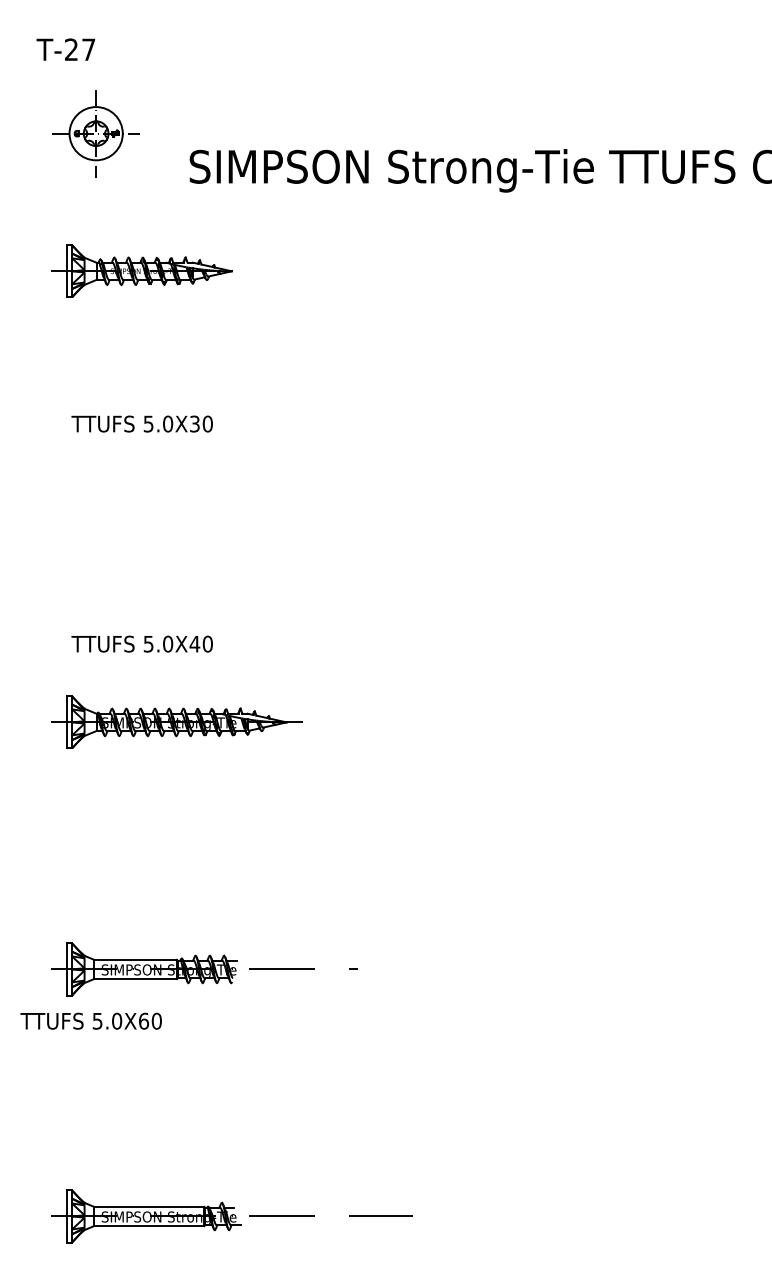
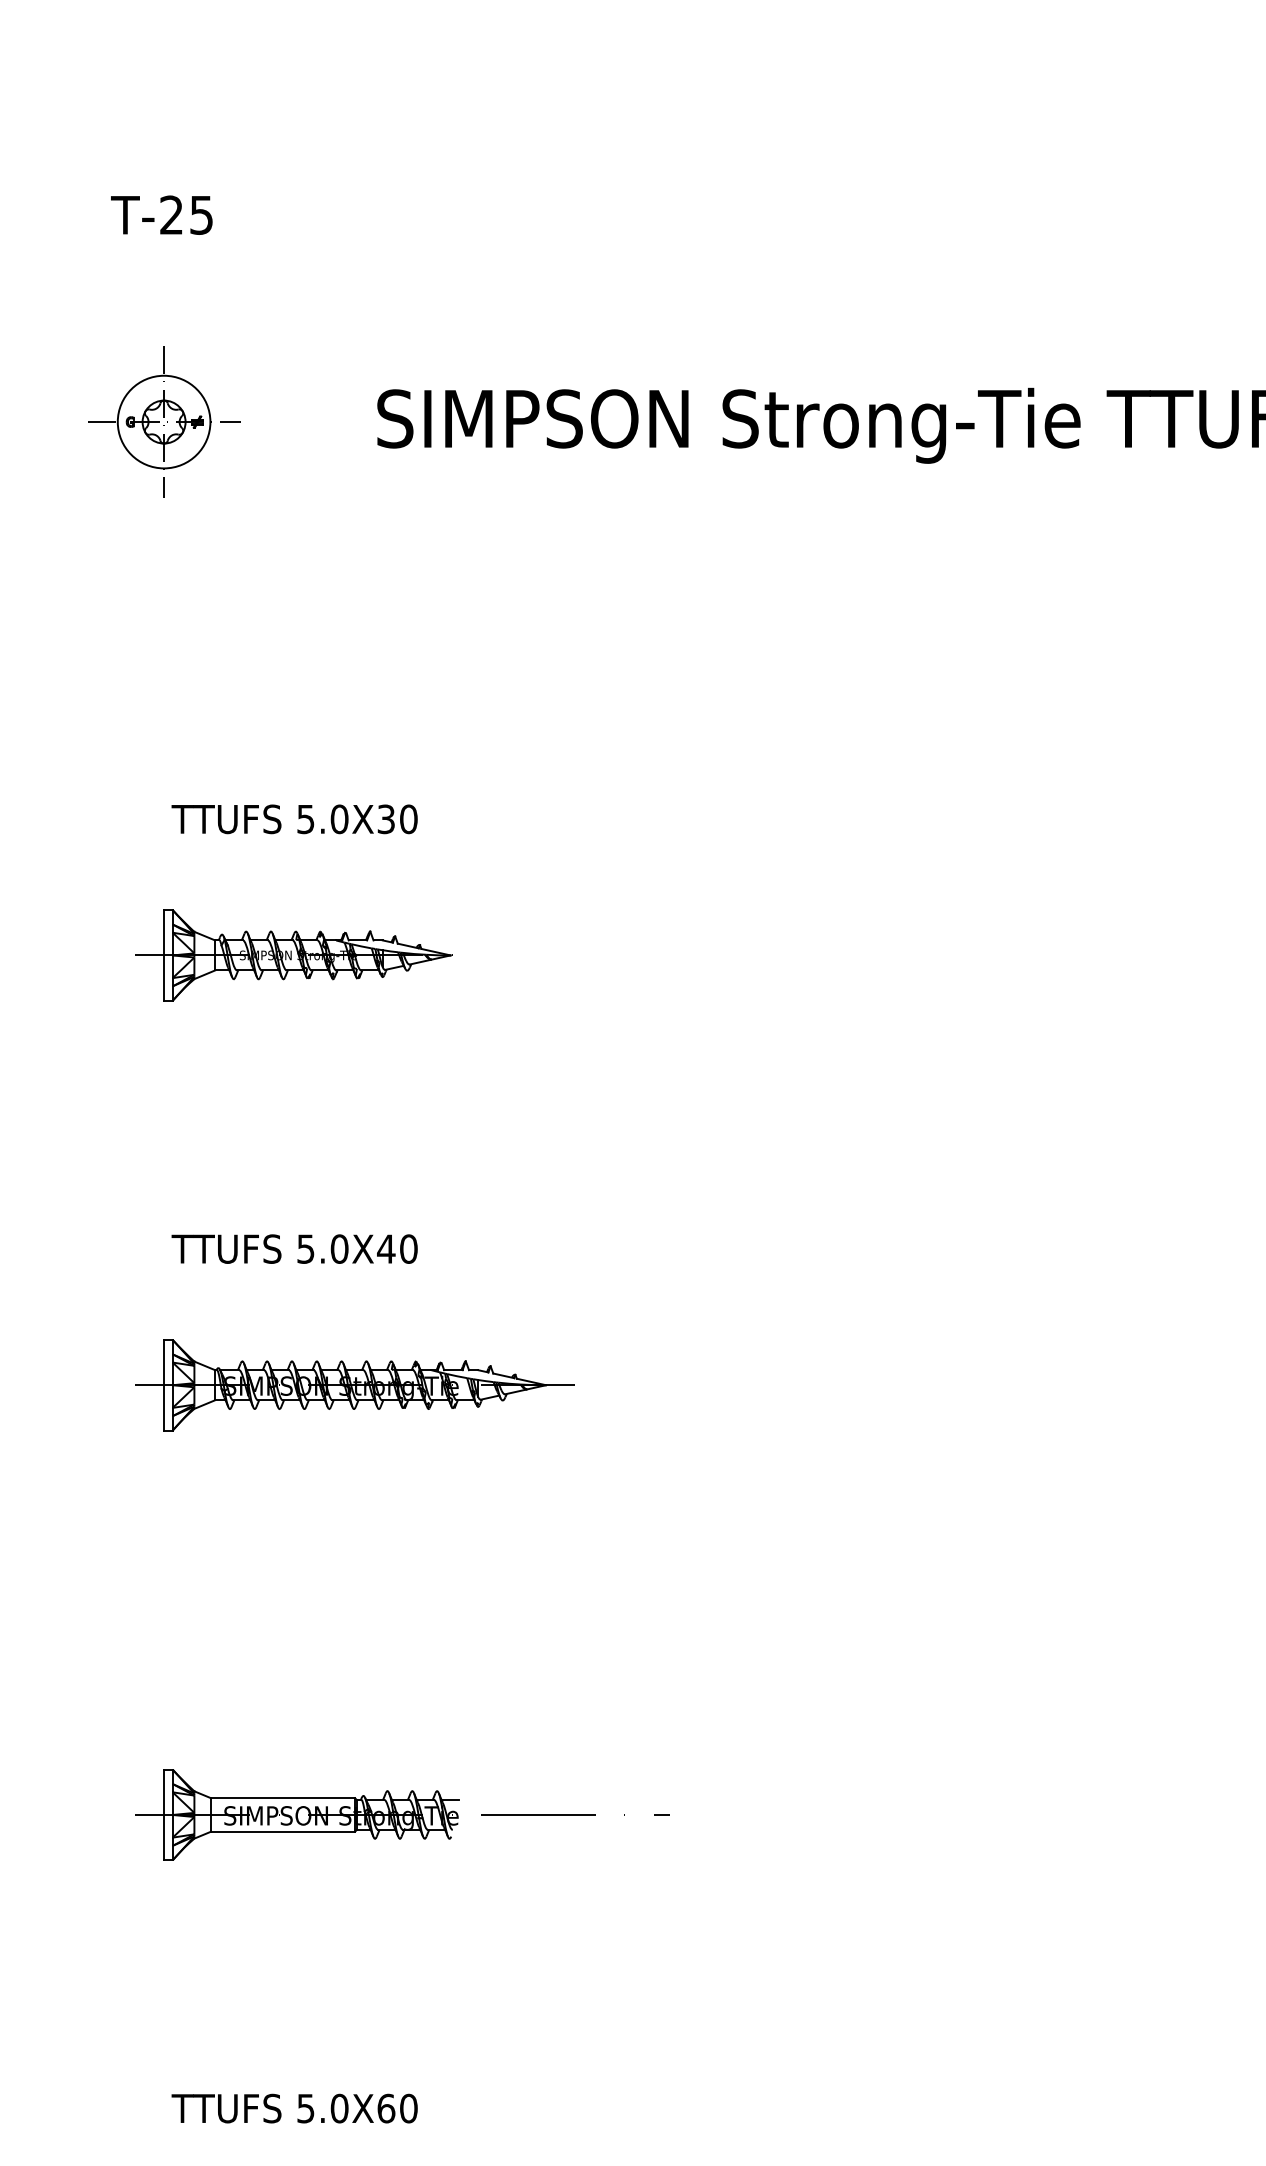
text: (88, 49) -> (201, 214), T-27 -> T-25
part: (95, 133) -> (162, 421), moved
part: (141, 270) -> (293, 954), moved
text: (141, 423) -> (293, 818), moved
text: (90, 1020) -> (293, 2107), moved

